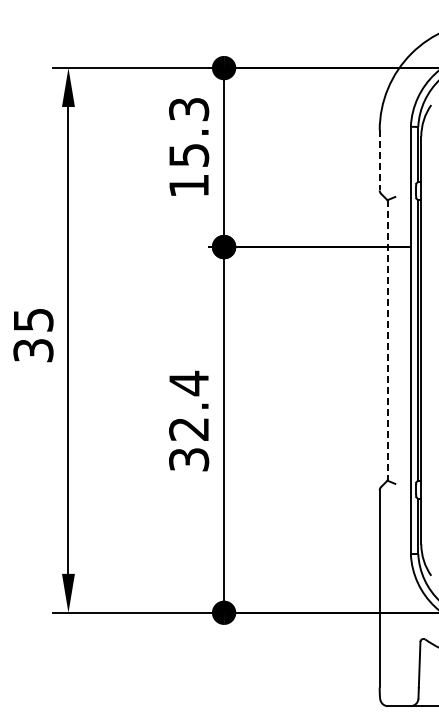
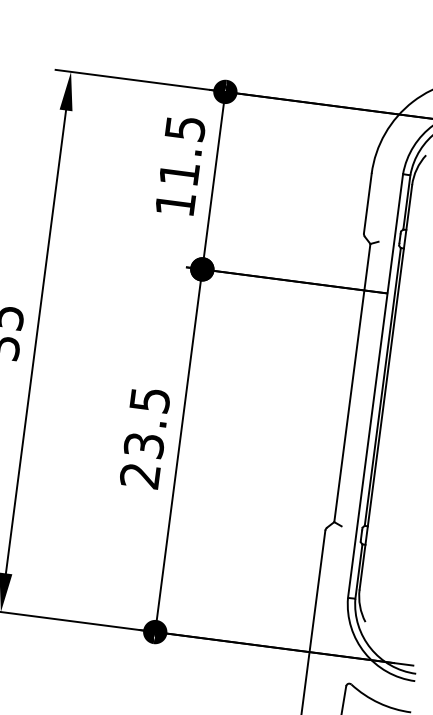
text: (189, 132) -> (182, 151), 15.3 -> 11.5
line: (379, 160) -> (367, 203), dashed -> solid
line: (387, 340) -> (352, 383), dashed -> solid
text: (189, 420) -> (145, 436), 32.4 -> 23.5

